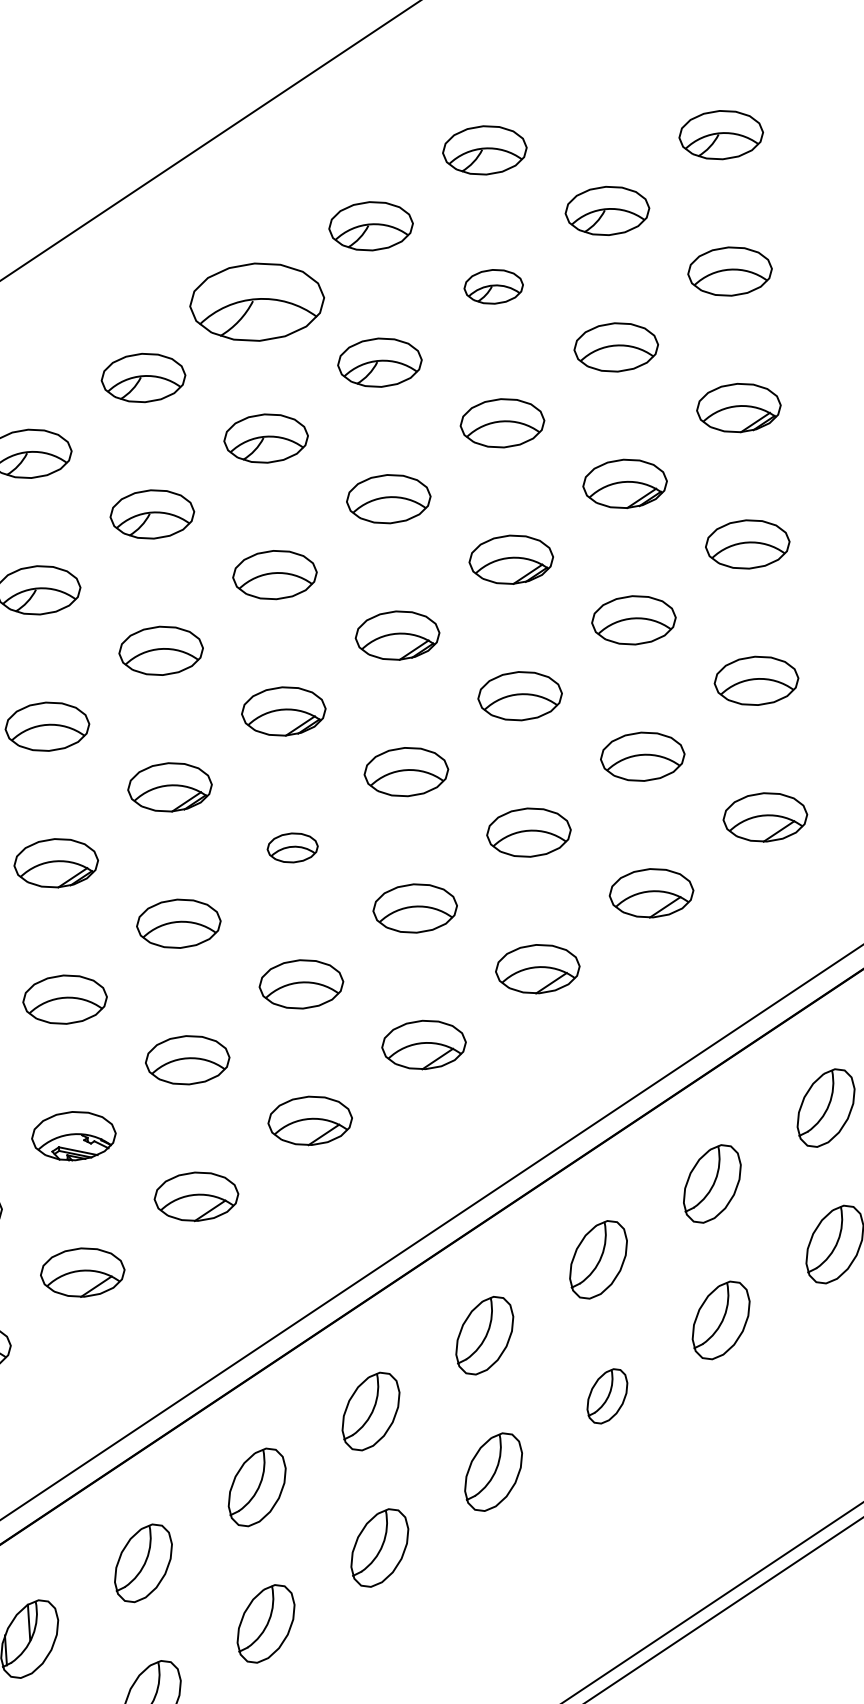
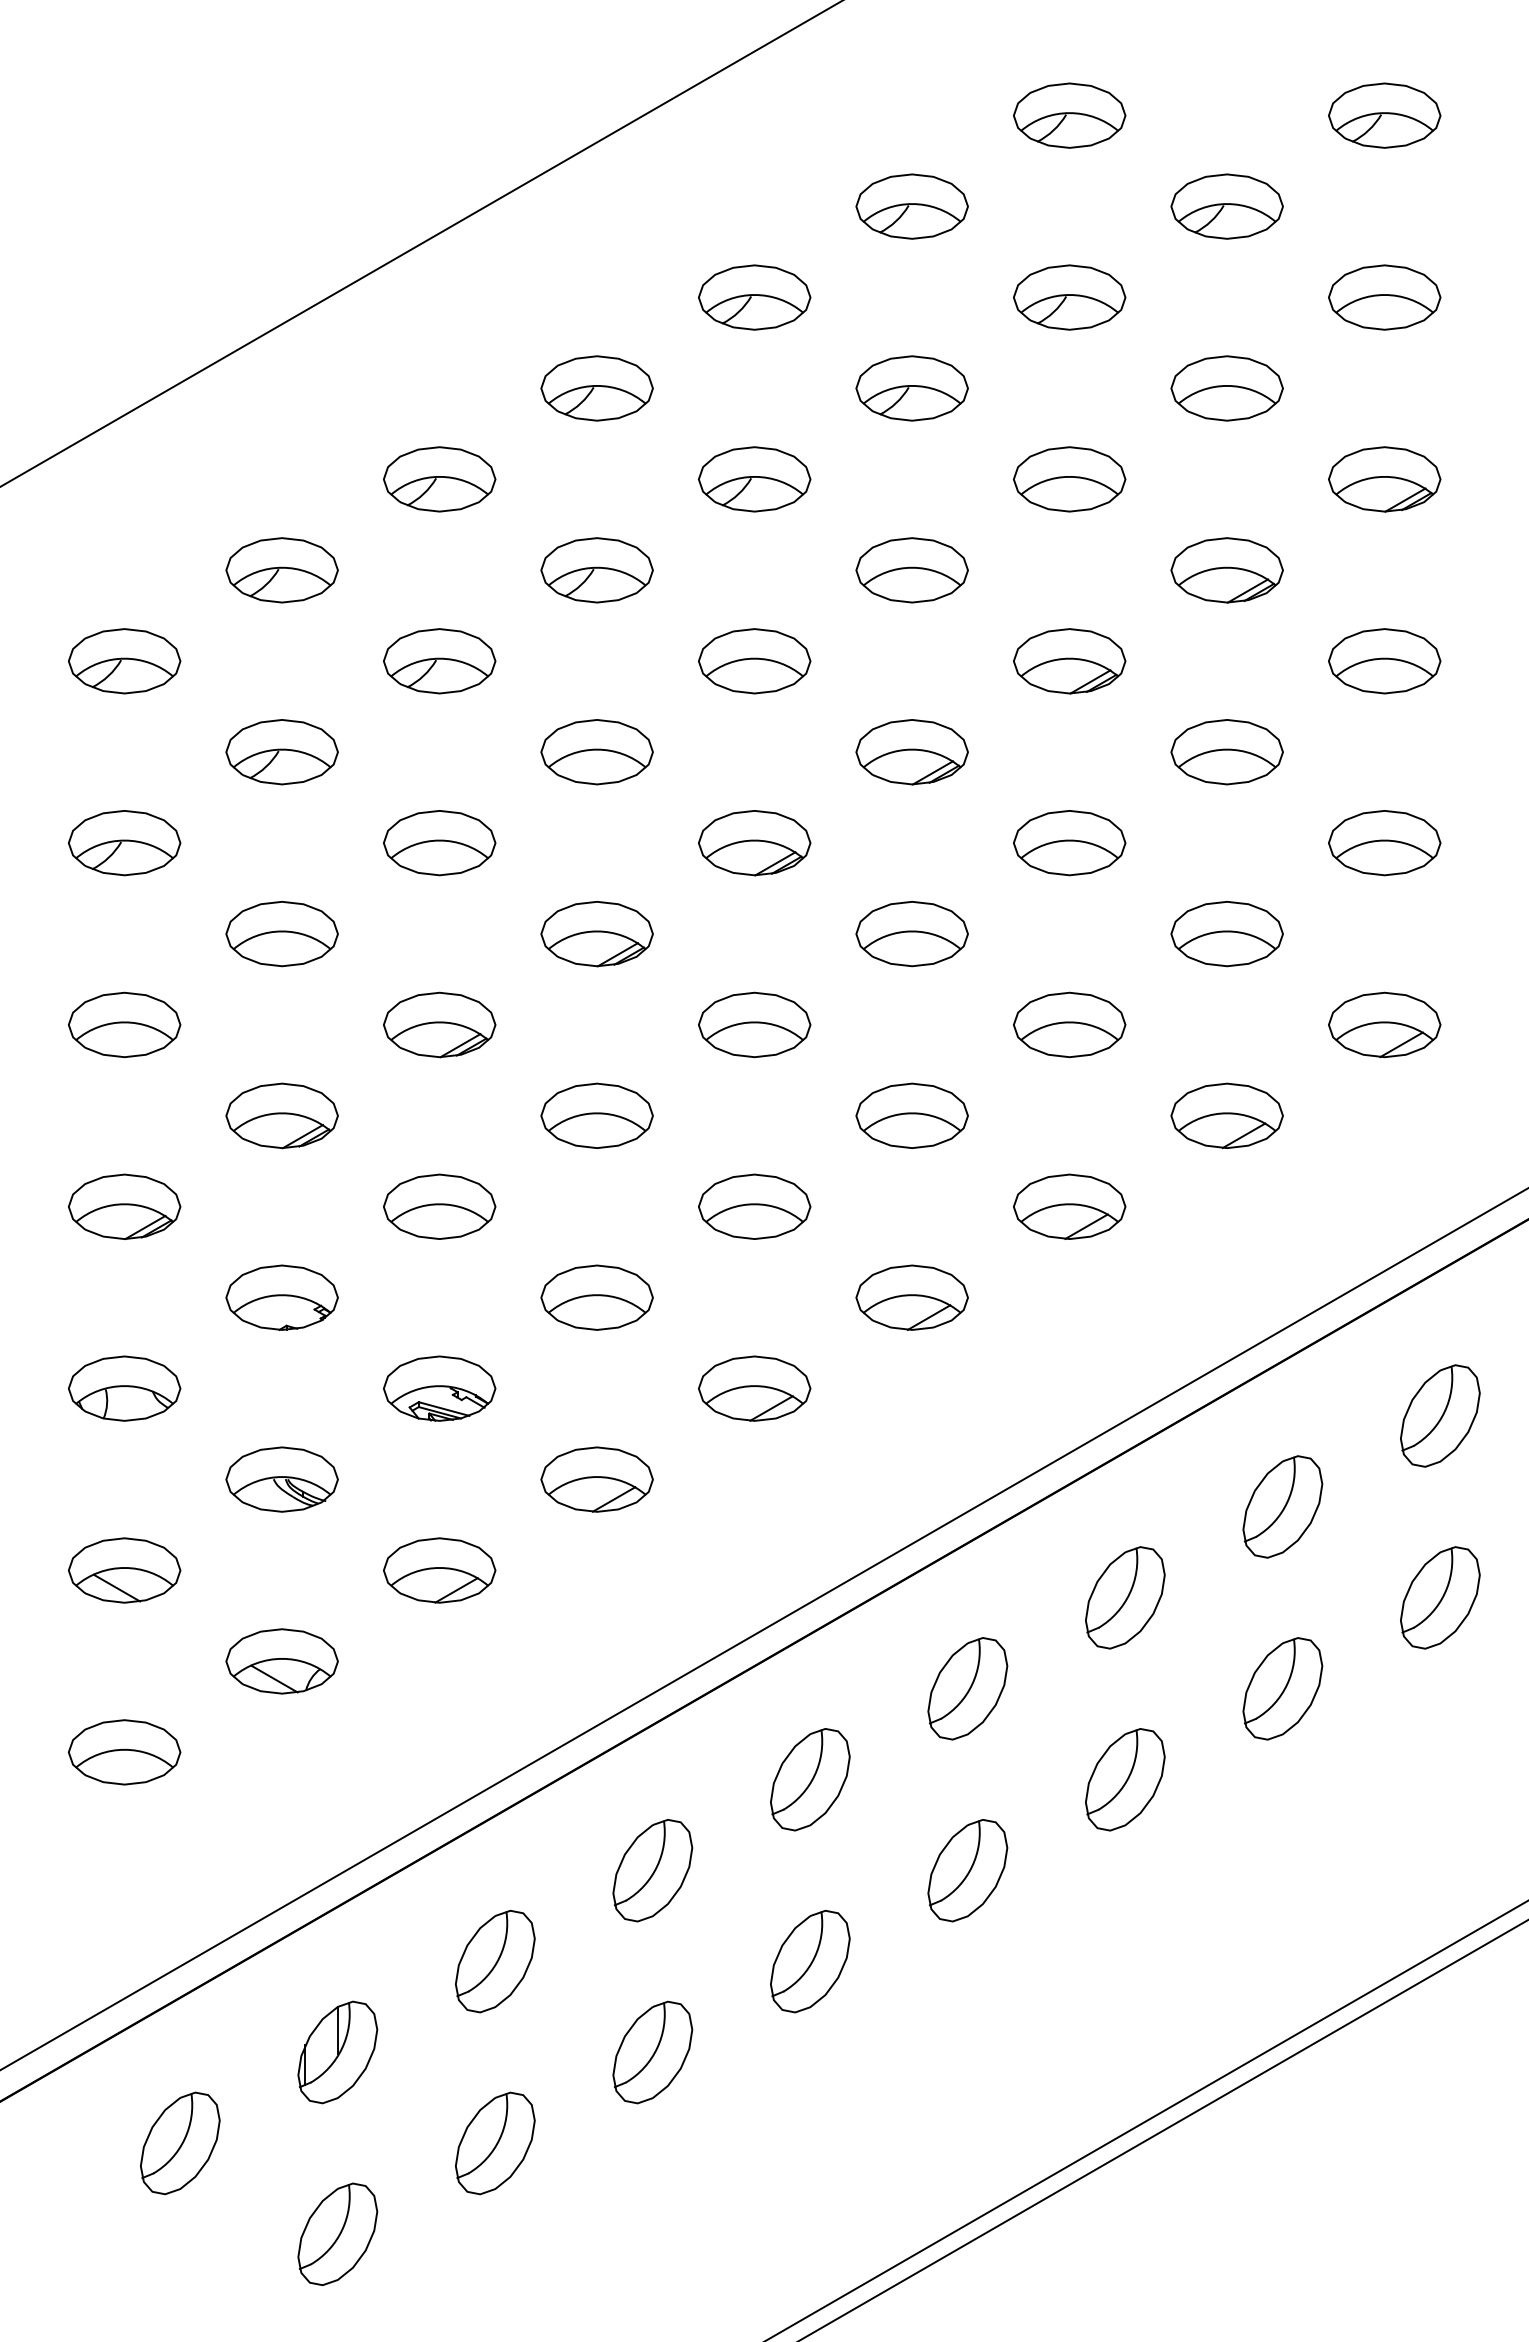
part: (493, 286) -> (1069, 297), size x1.43
part: (257, 302) -> (754, 297), size x0.62
part: (292, 847) -> (754, 1024), size x1.67
part: (607, 1396) -> (1125, 1779), size x1.43

